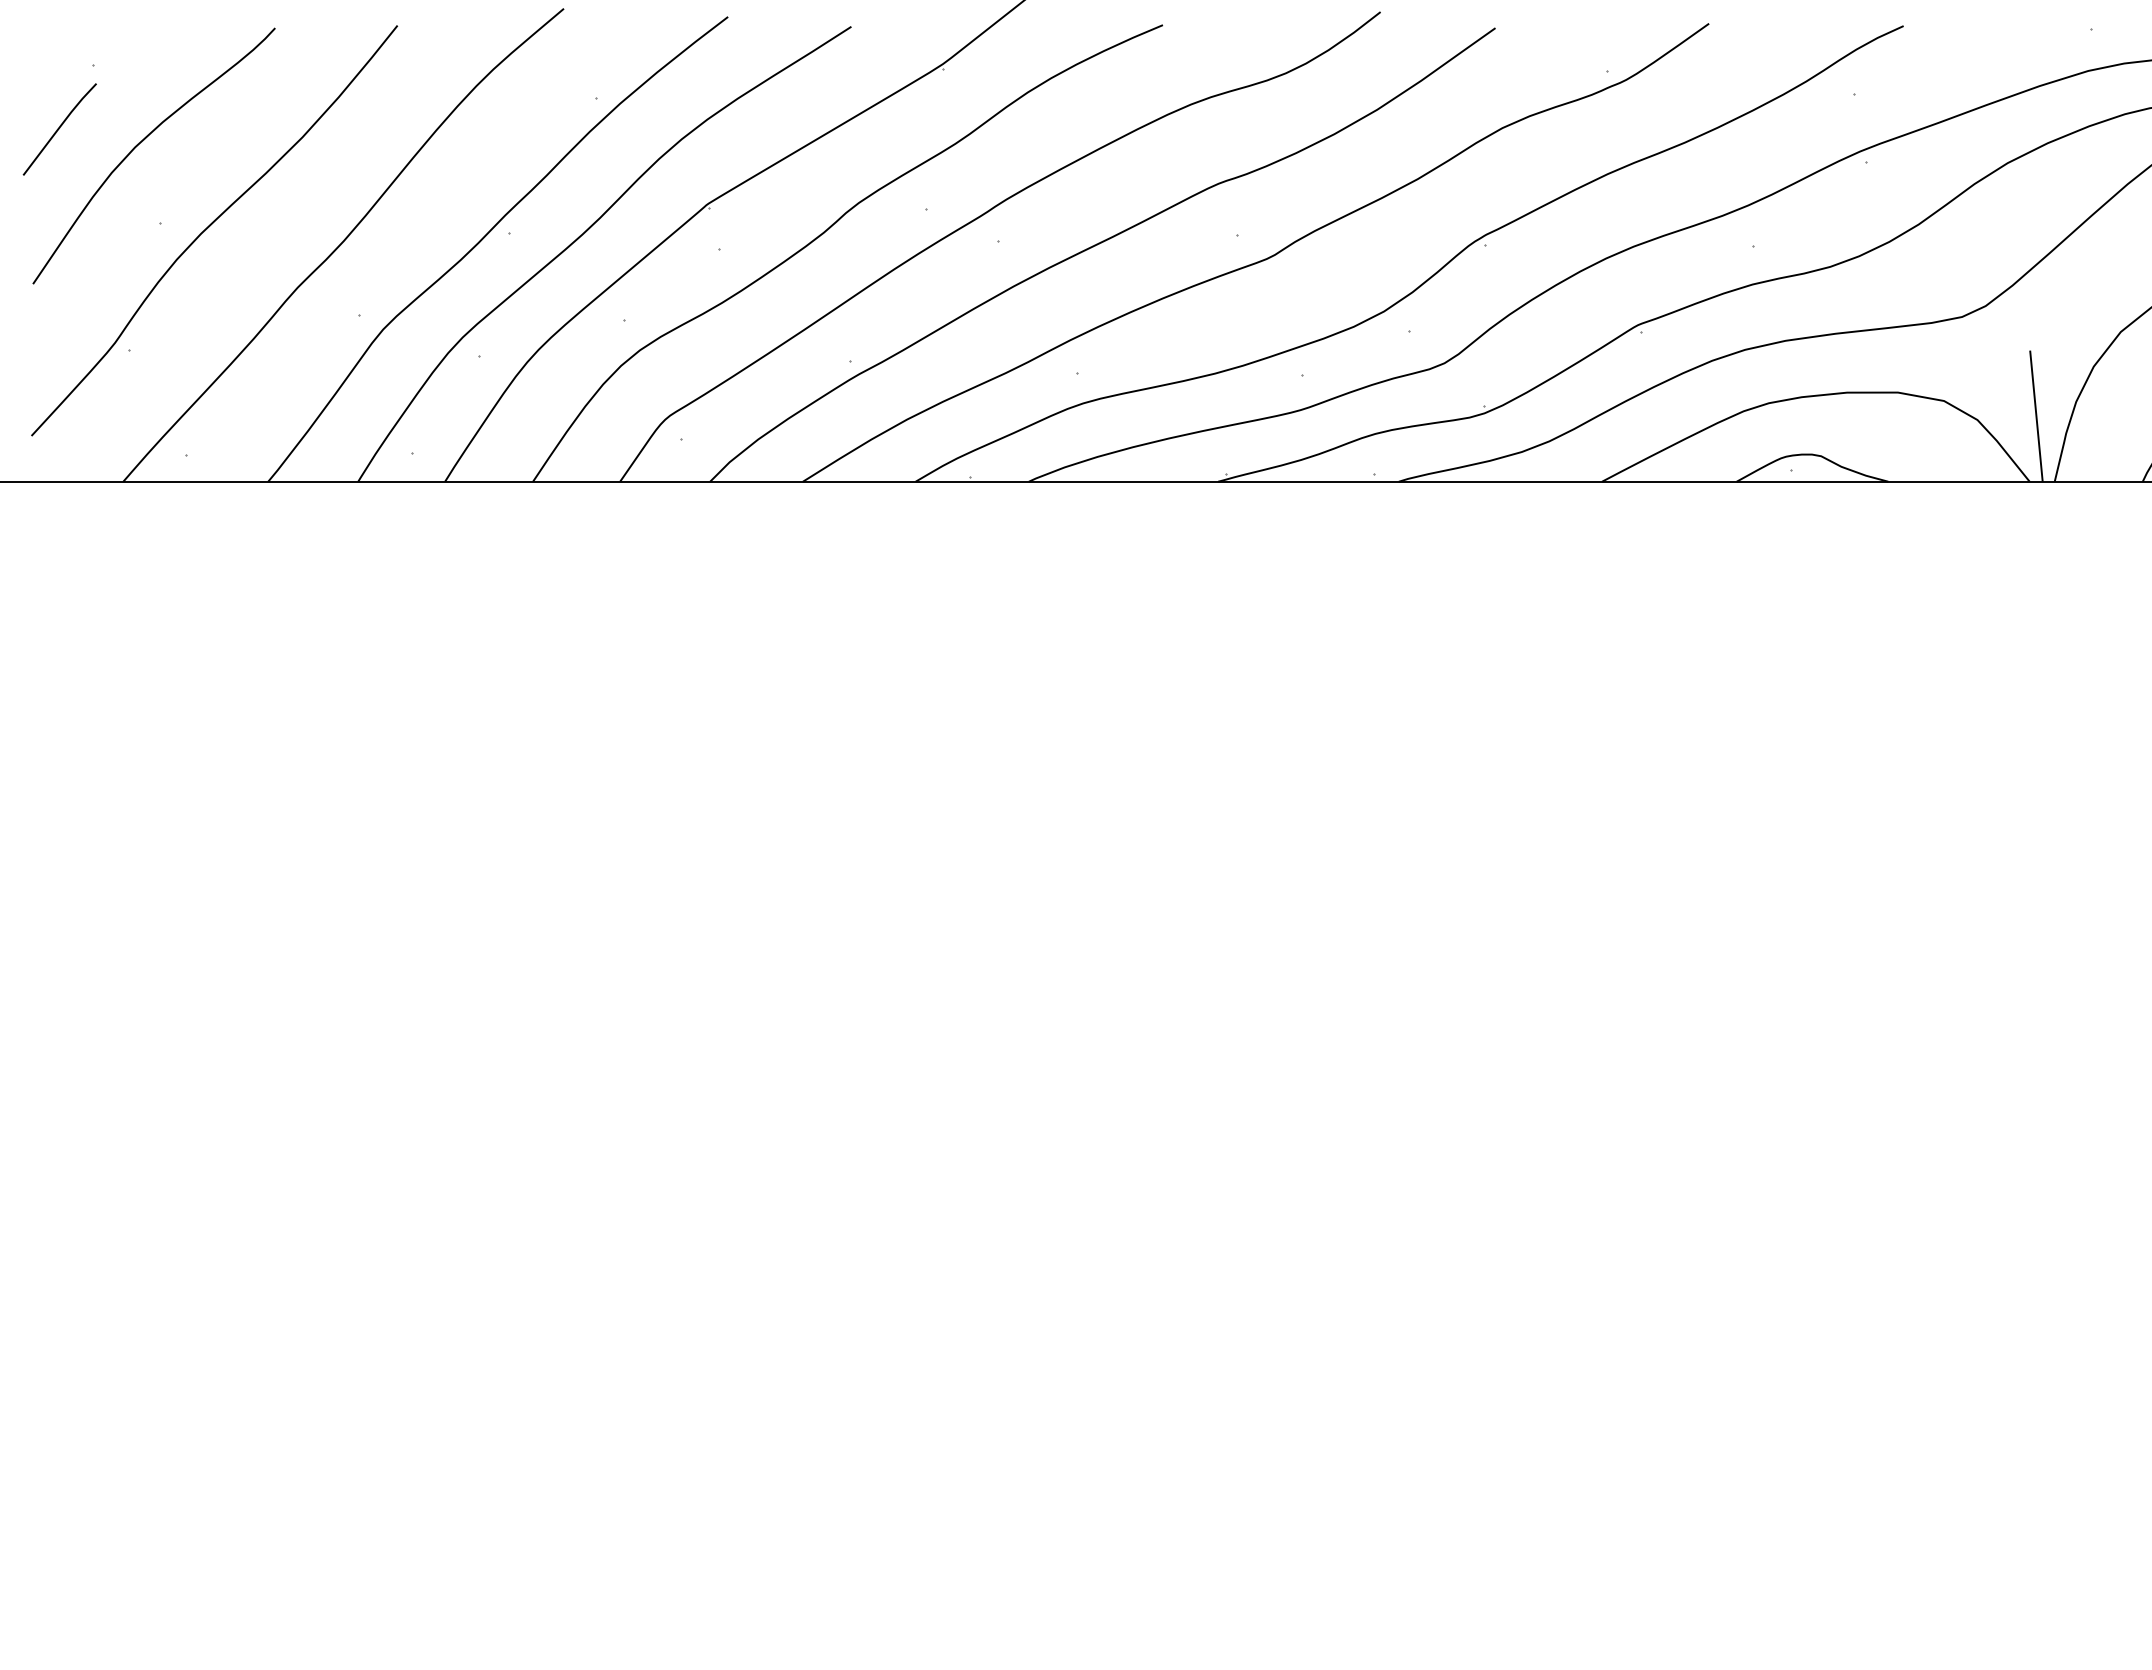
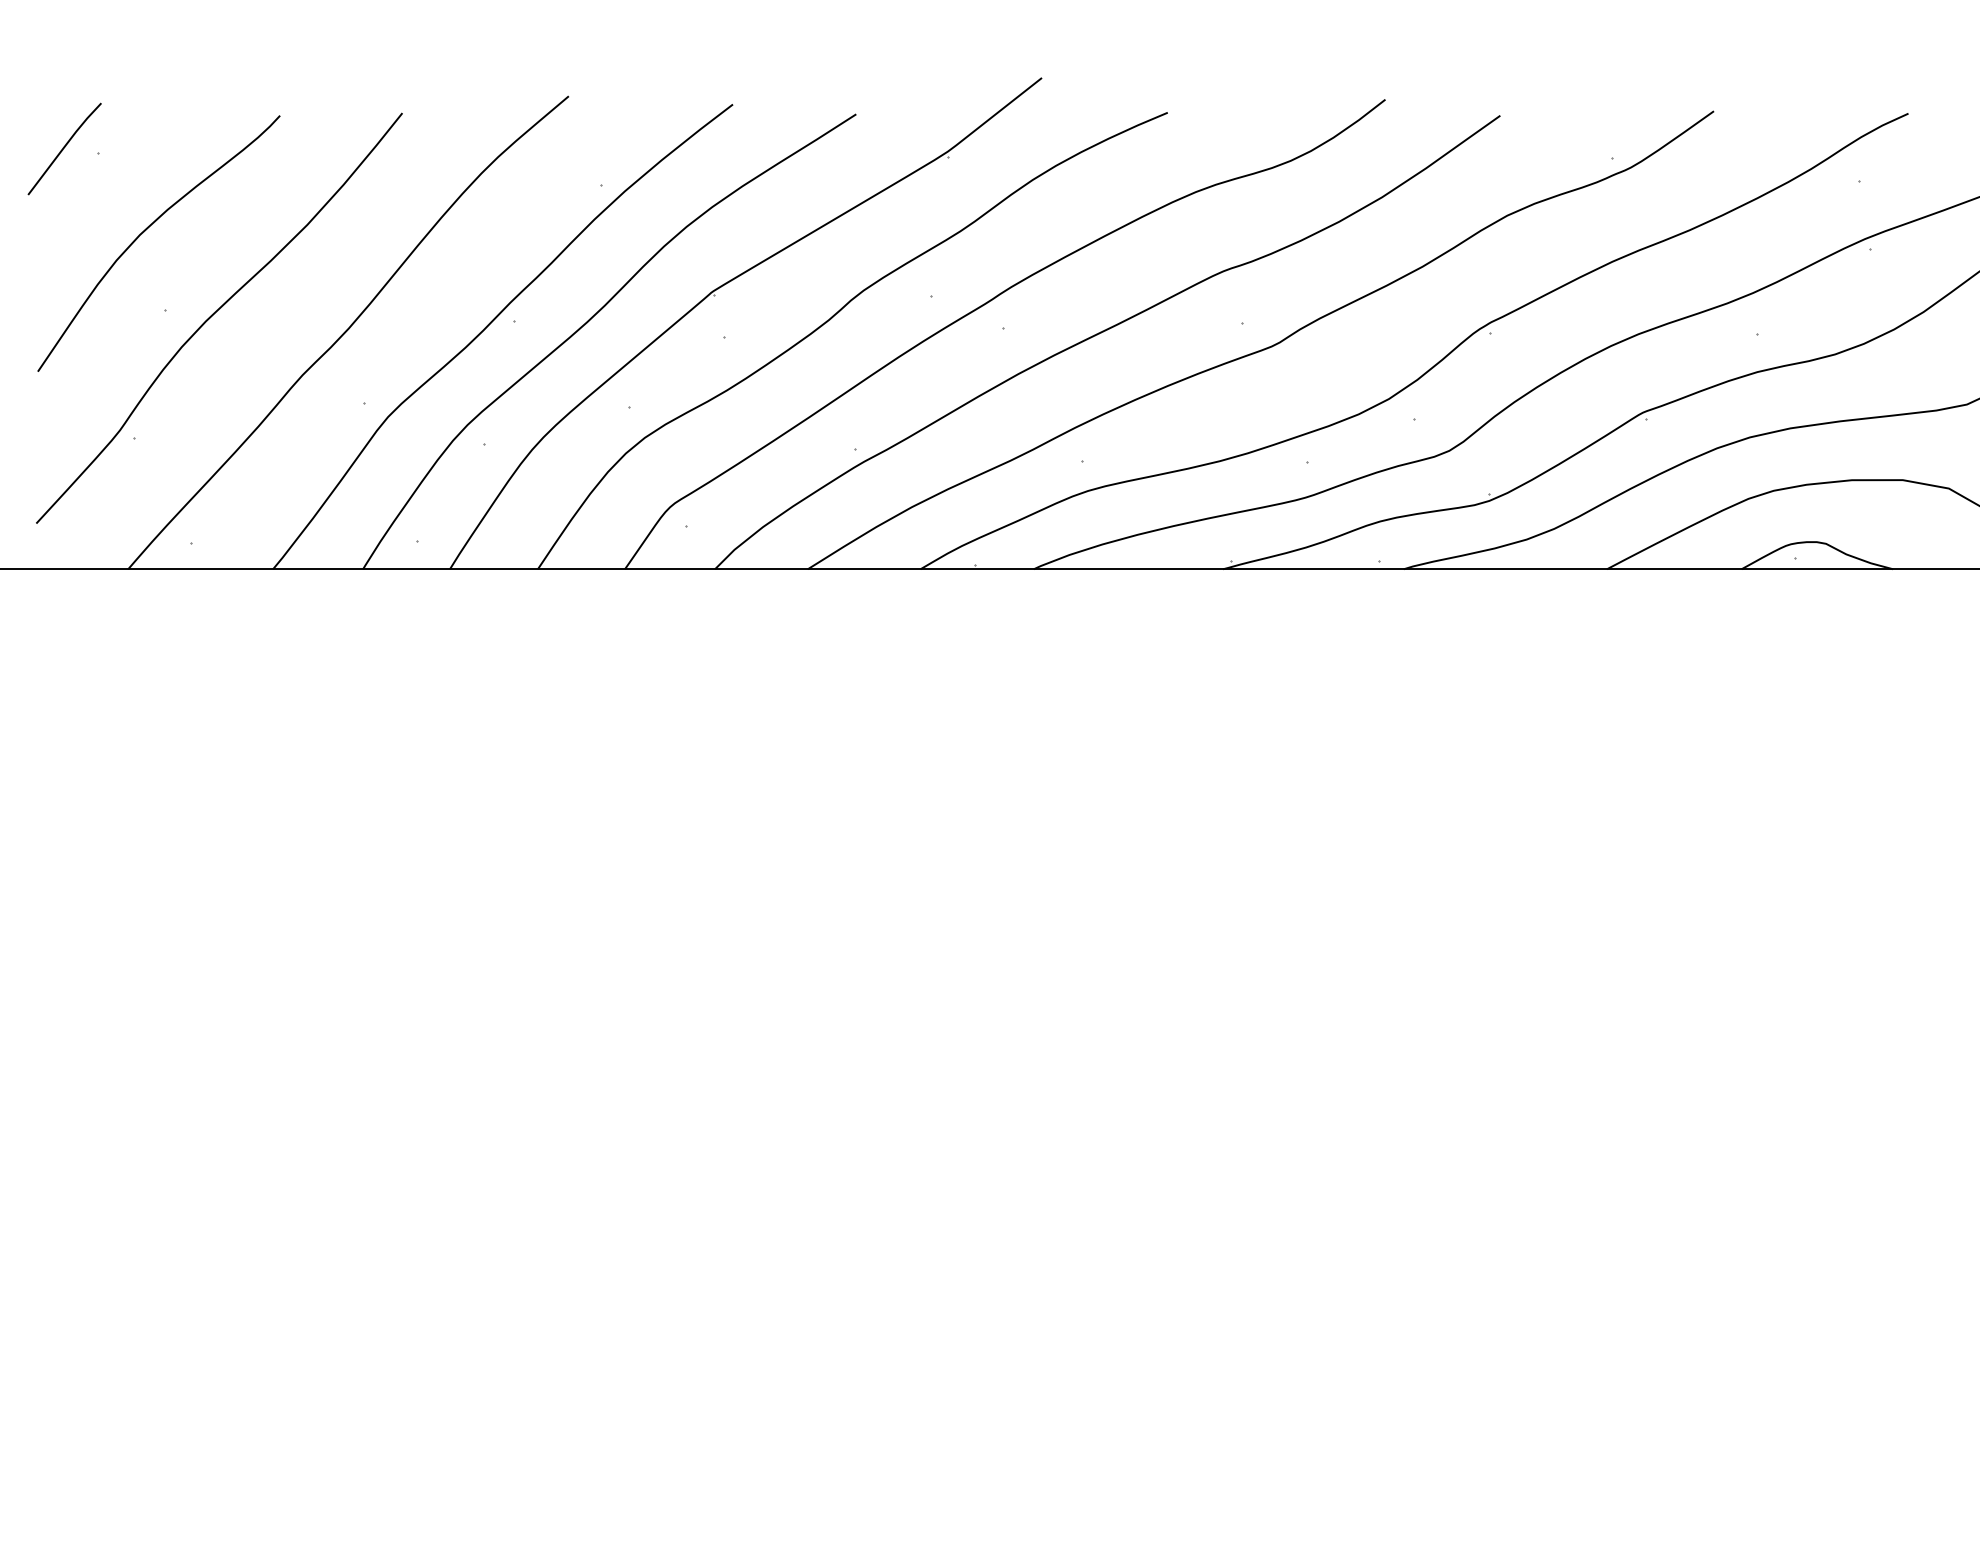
line: (59, 129) -> (64, 149), moved

